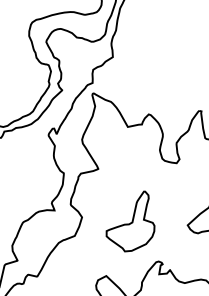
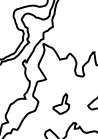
part: (131, 220) -> (61, 103), size x0.7

